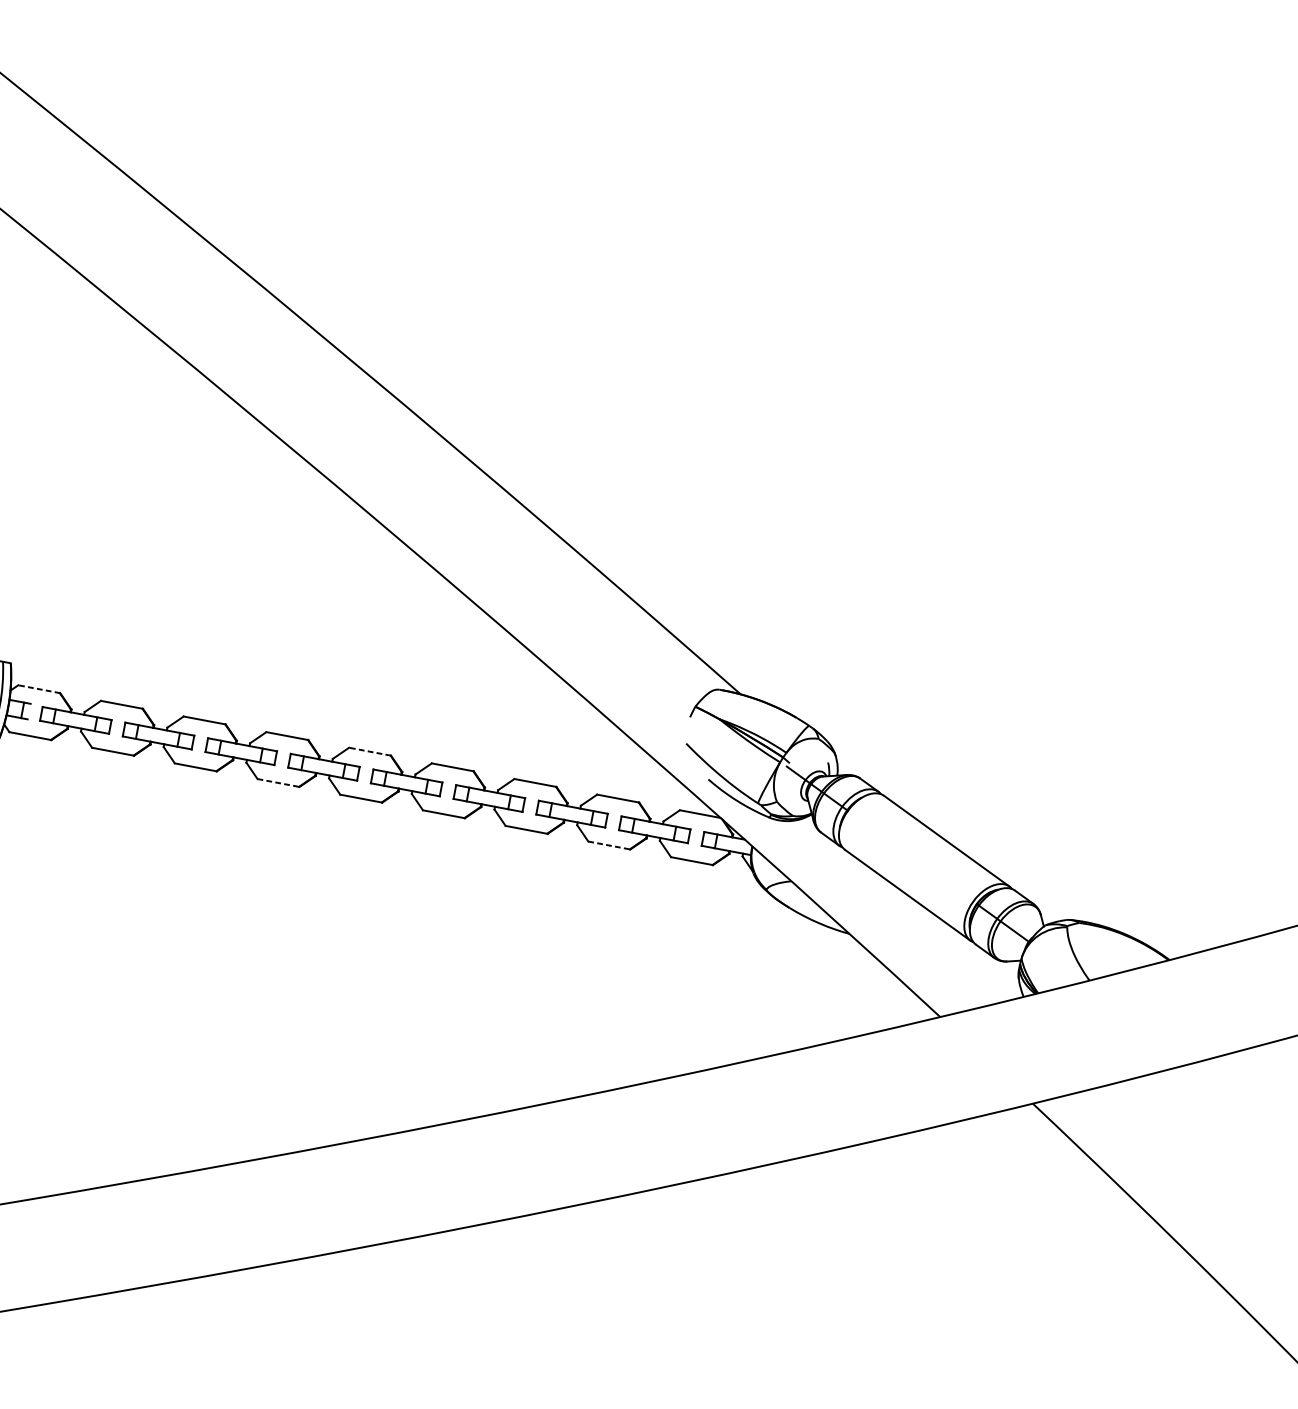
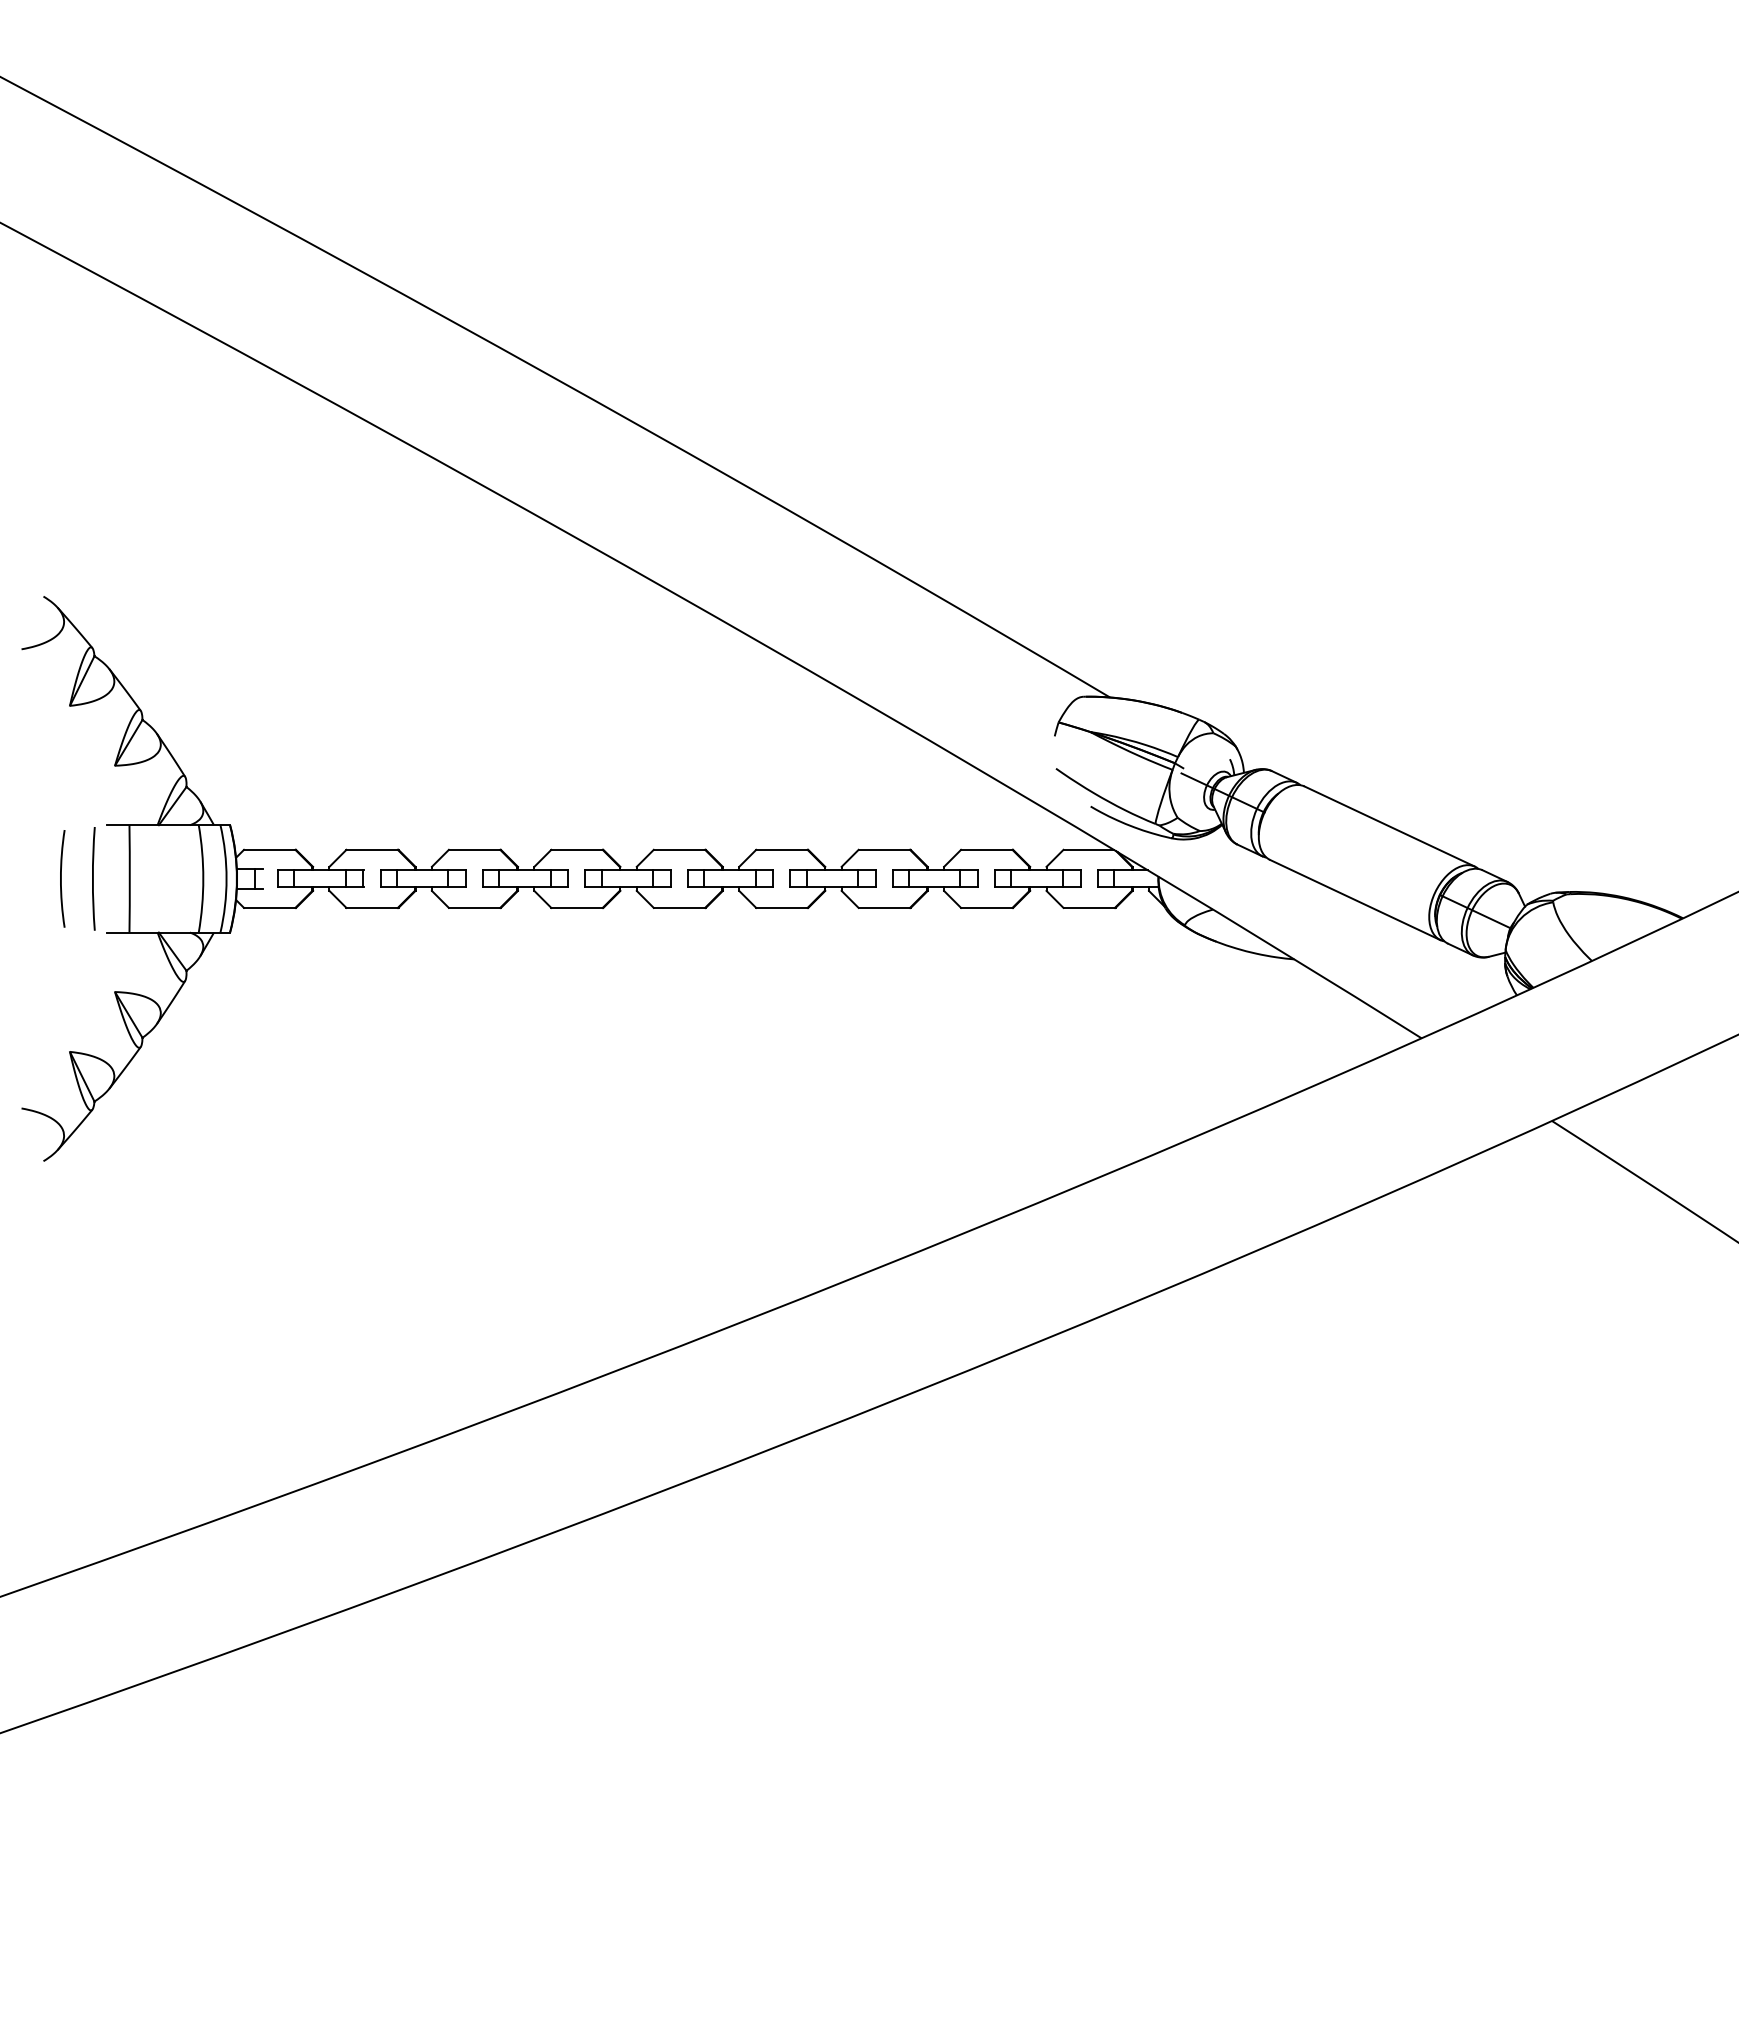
line: (38, 688) -> (269, 849), dashed -> solid
line: (369, 751) -> (679, 849), dashed -> solid
line: (278, 782) -> (577, 907), dashed -> solid
line: (609, 845) -> (987, 907), dashed -> solid

